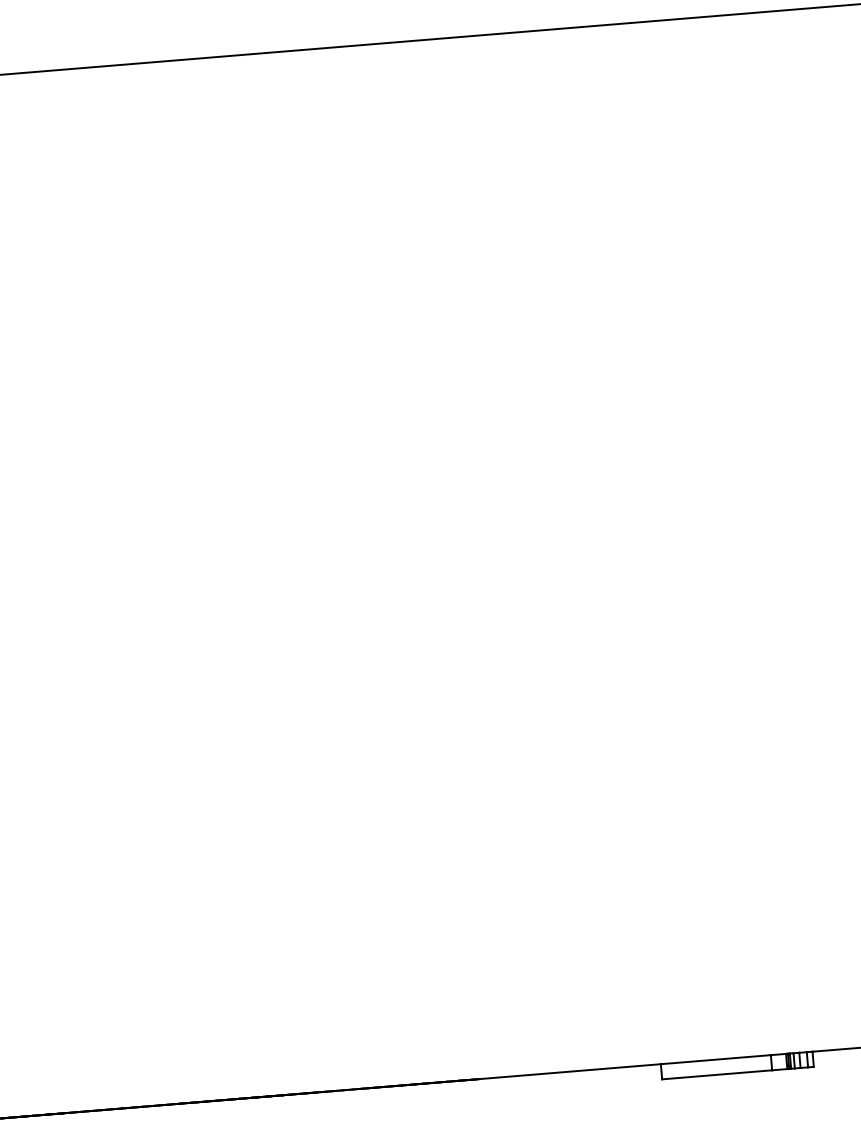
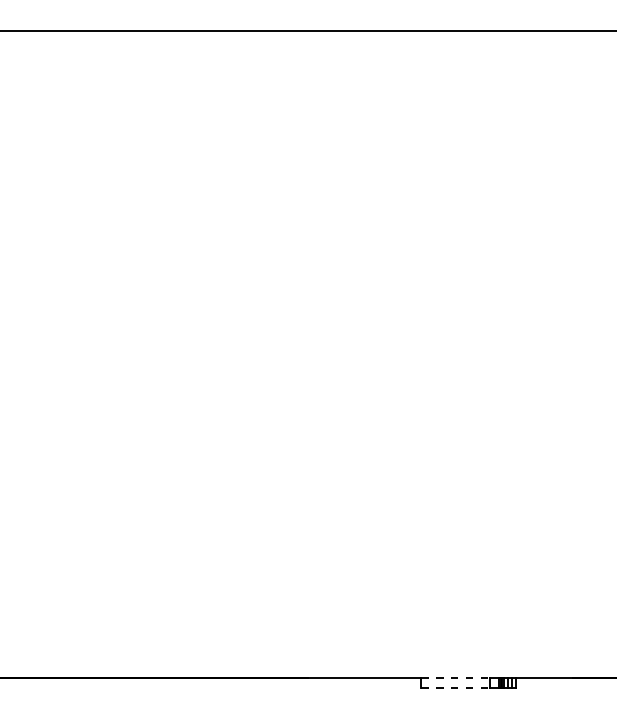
line: (717, 1060) -> (456, 678), solid -> dashed
line: (718, 1074) -> (456, 687), solid -> dashed

